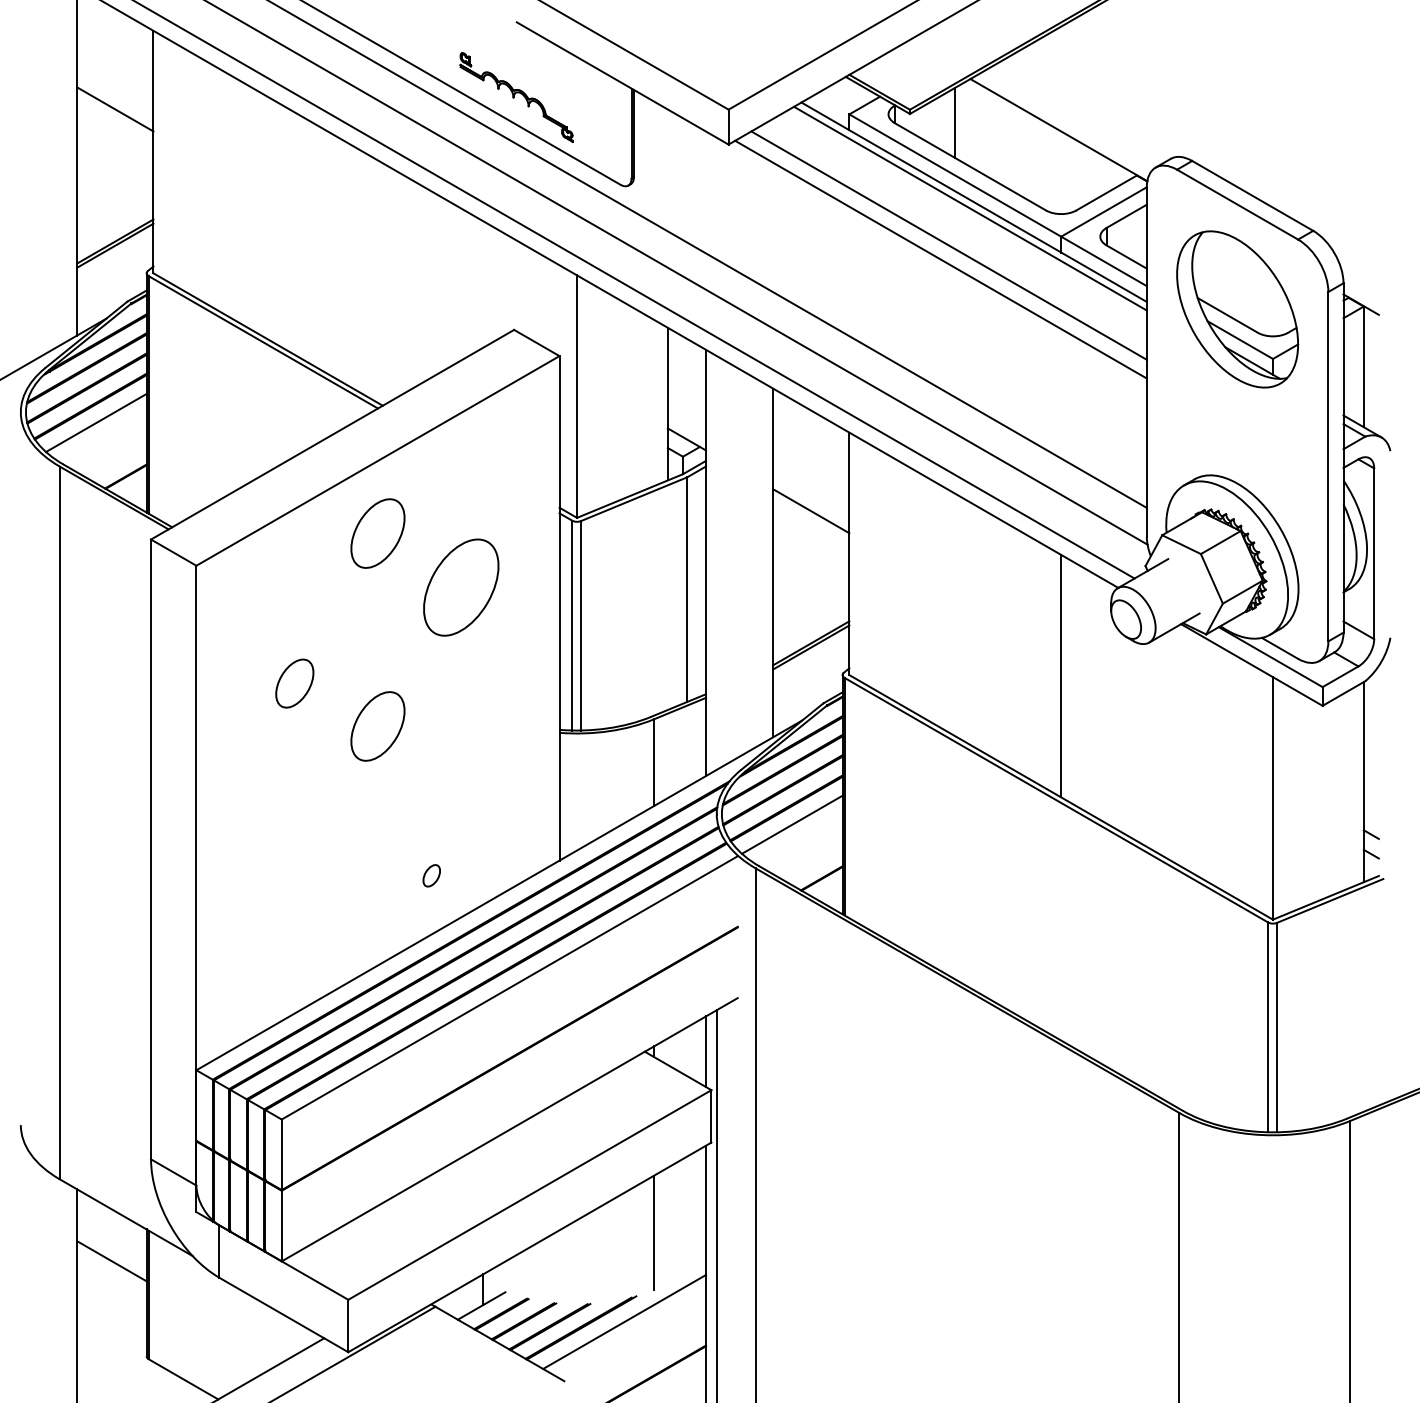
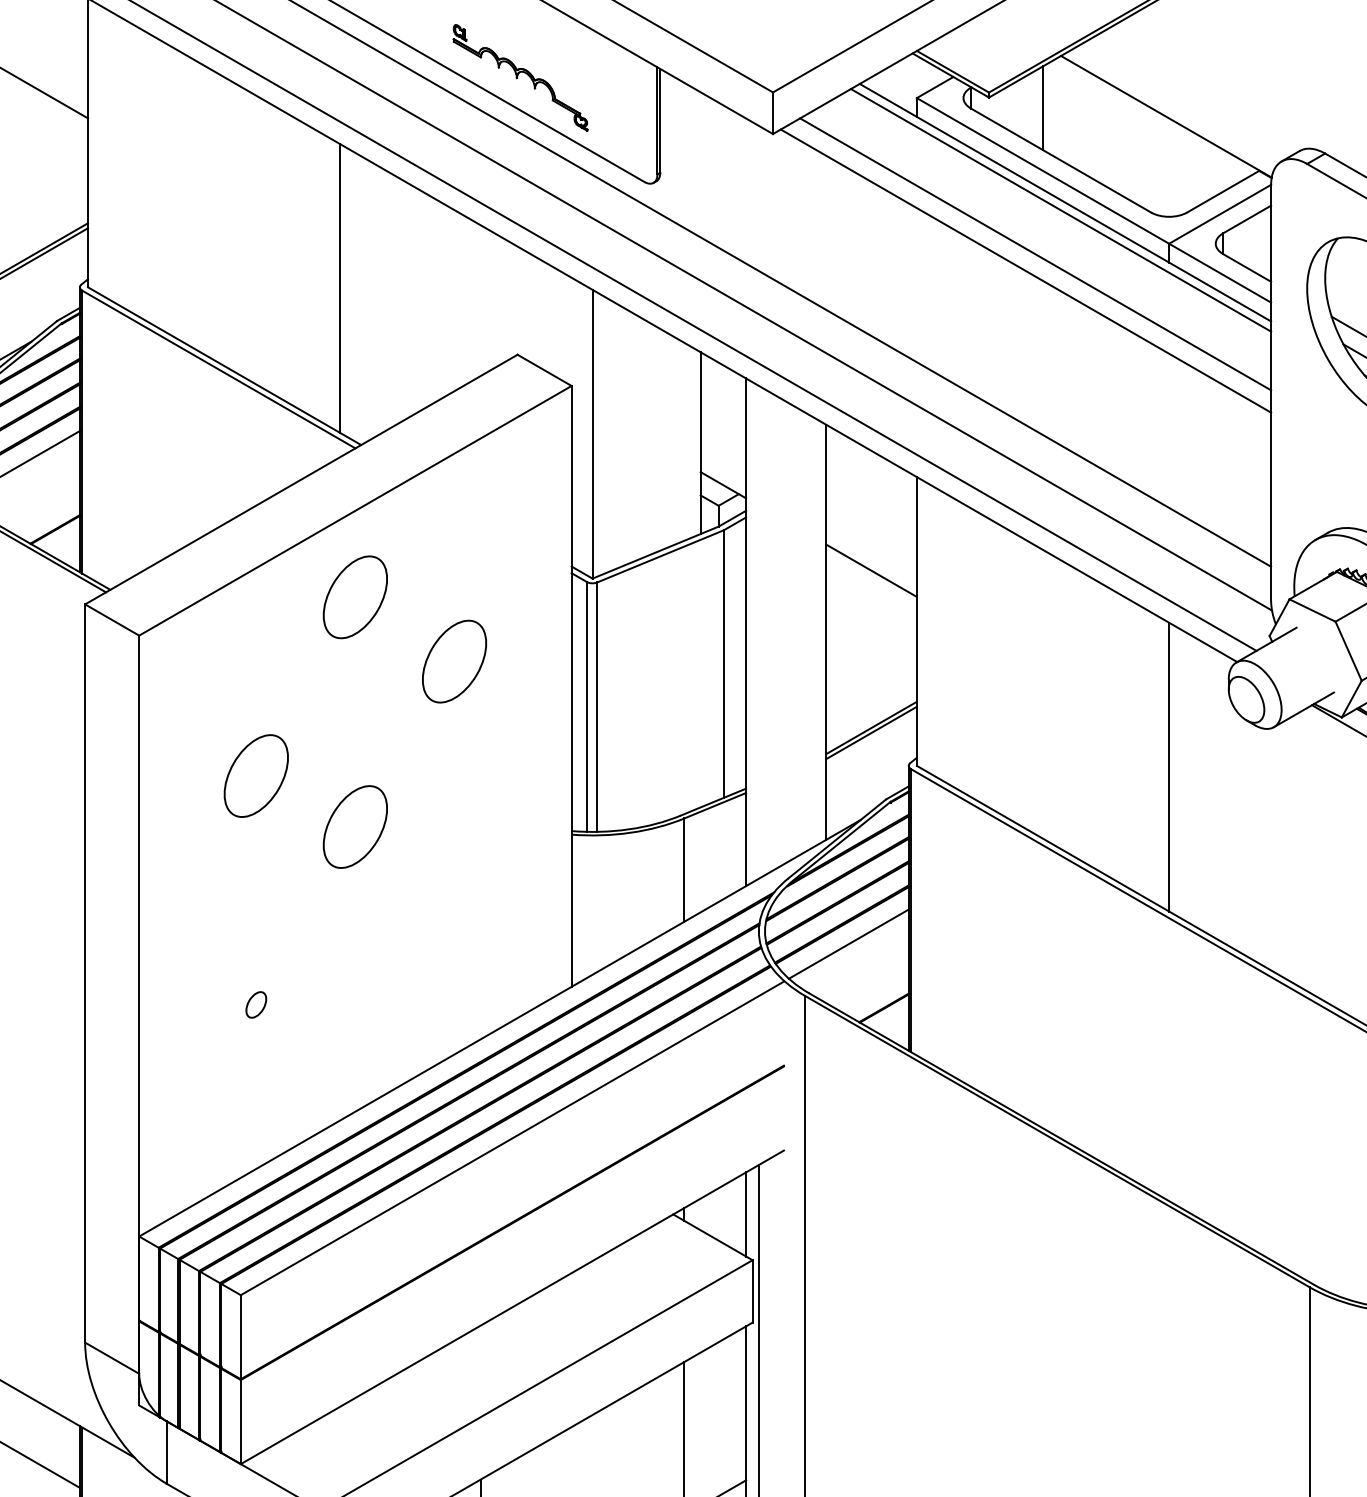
line: (365, 274) -> (340, 288), added
part: (460, 587) -> (453, 661), size x0.71
part: (294, 683) -> (256, 775), size x1.43
part: (431, 875) -> (256, 1004), moved

